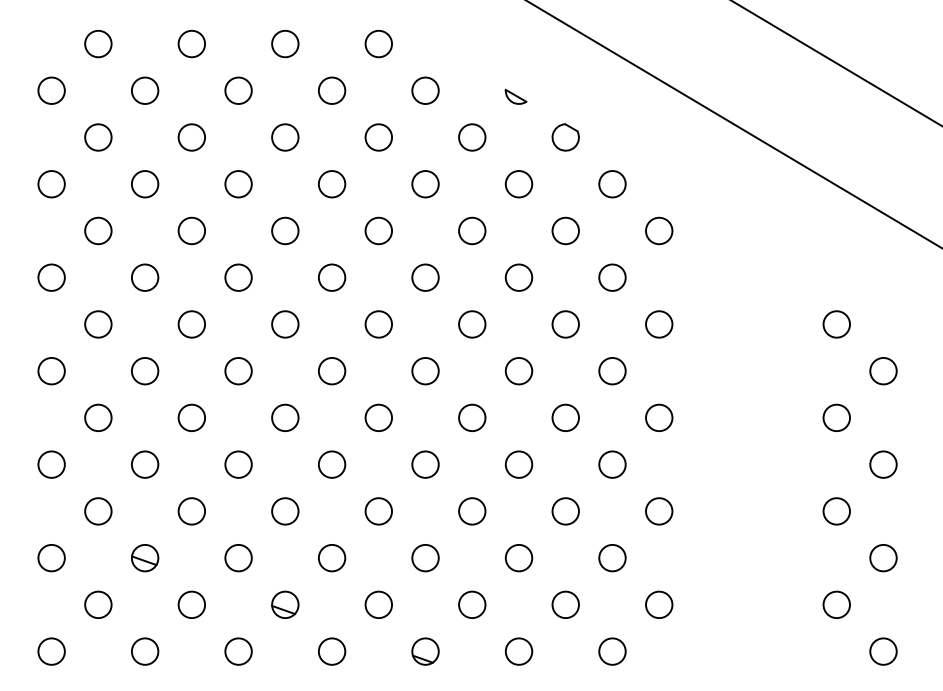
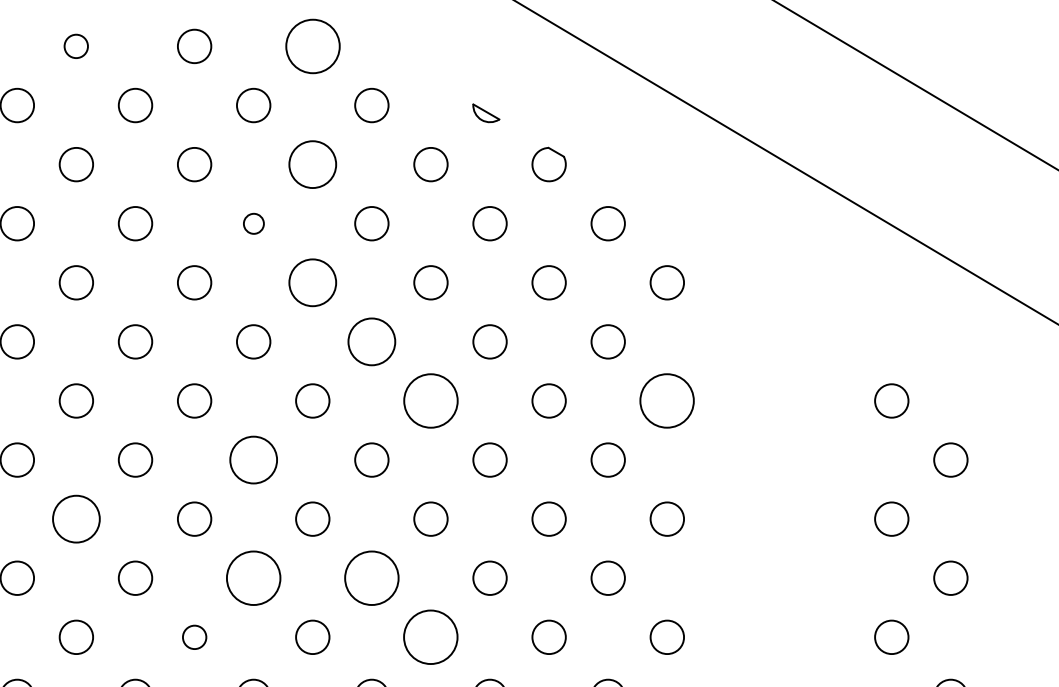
circle: (191, 43) -> (75, 45), size x0.7
circle: (378, 43) -> (312, 45), size x1.6
circle: (378, 137) -> (312, 164), size x1.4
circle: (332, 184) -> (254, 224), size x0.6
circle: (378, 230) -> (312, 282), size x1.4
circle: (425, 277) -> (371, 341), size x1.4
circle: (472, 324) -> (431, 401), size x1.6
circle: (659, 324) -> (667, 401), size x1.6
circle: (331, 370) -> (252, 459), size x1.4
circle: (191, 417) -> (75, 518), size x1.4
circle: (331, 464) -> (252, 578), size x1.6
circle: (425, 464) -> (371, 578), size x1.6
circle: (285, 511) -> (194, 637), size x0.7
circle: (472, 511) -> (431, 637), size x1.6

